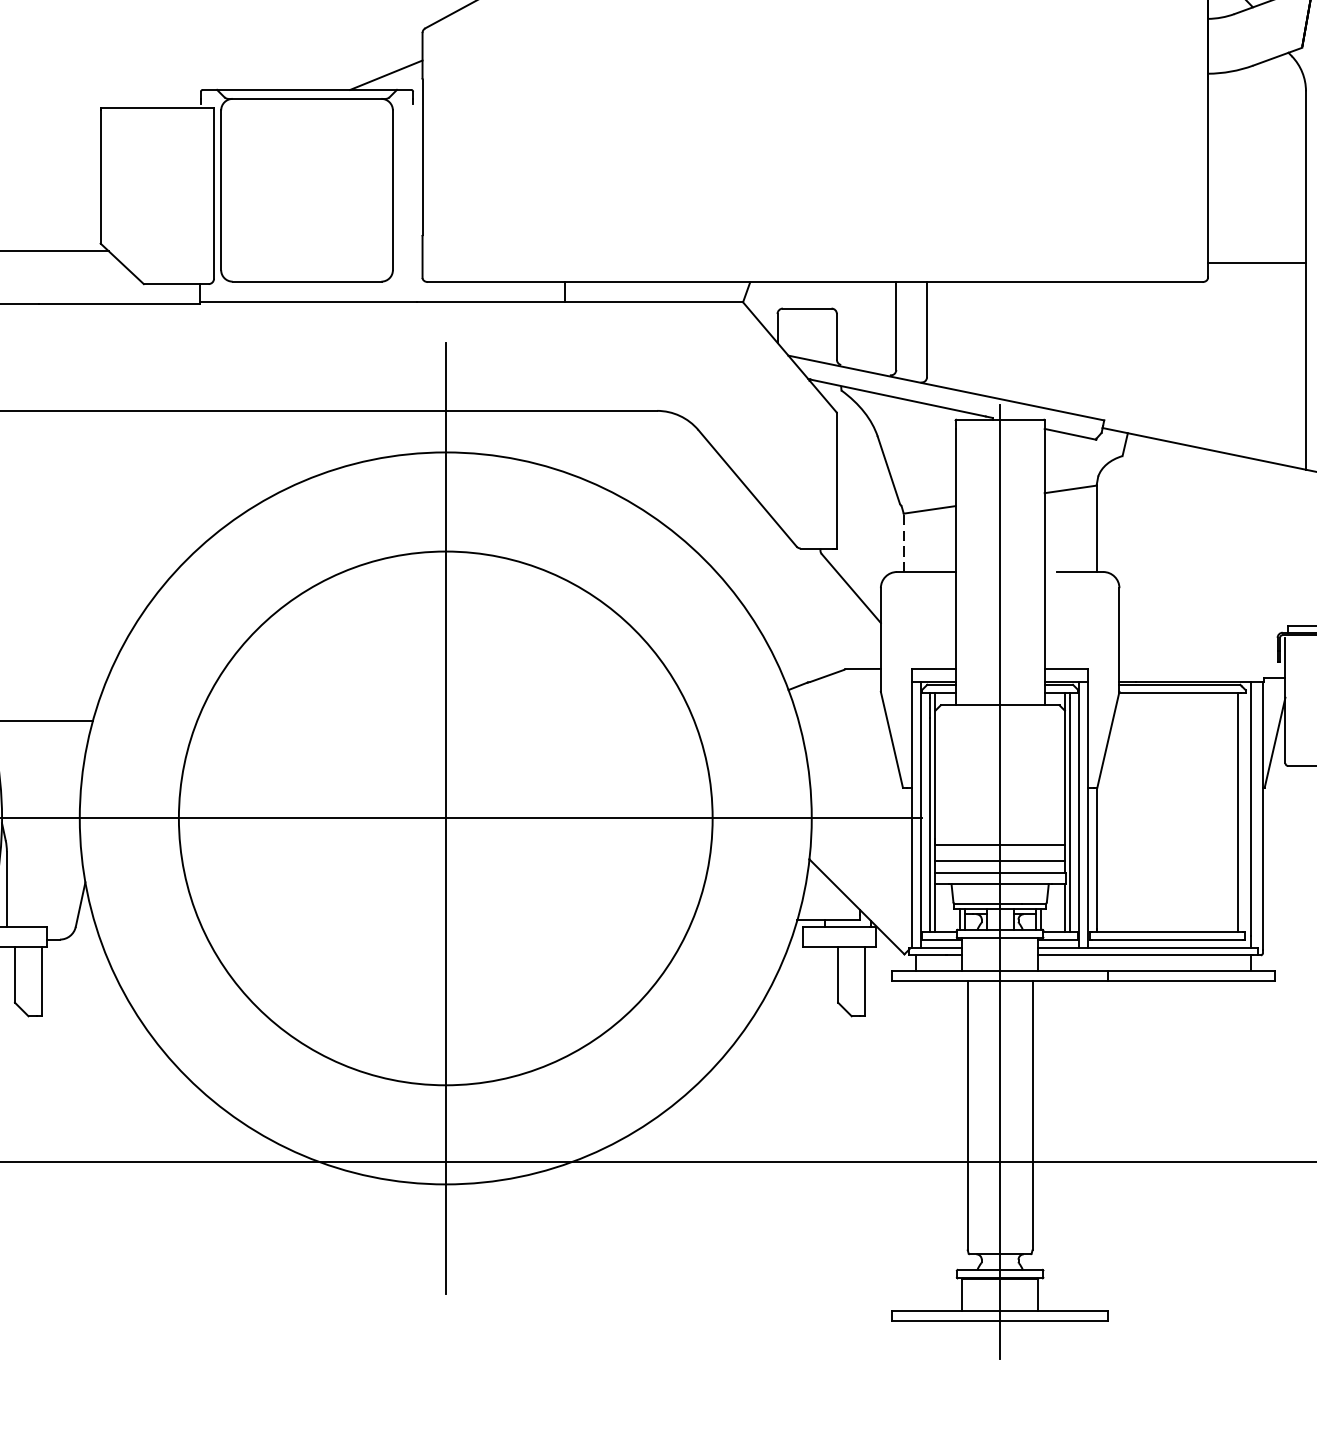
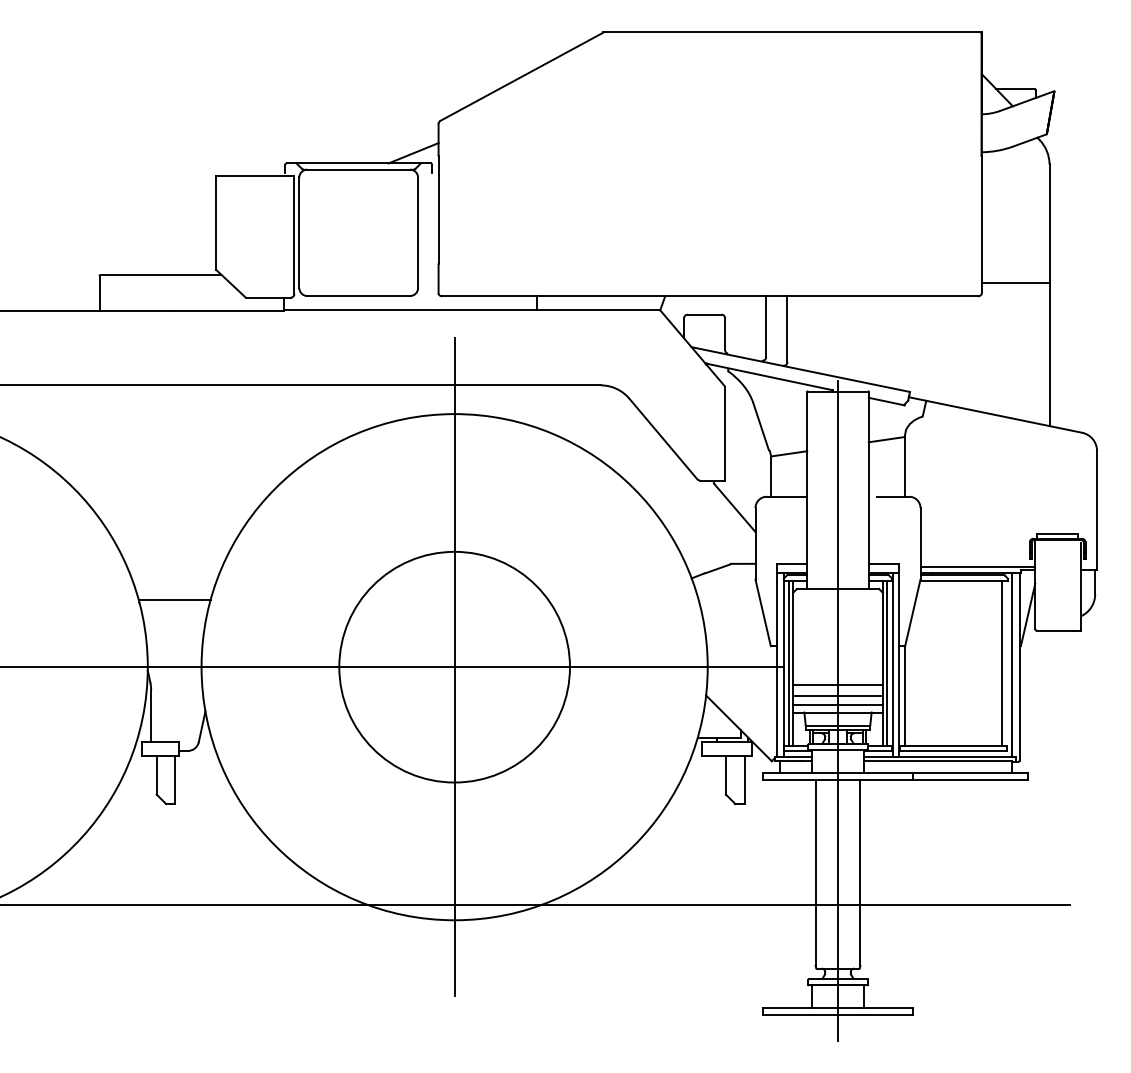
line: (903, 542) -> (771, 476), dashed -> solid
line: (1201, 672) -> (977, 566), added
circle: (445, 817) -> (454, 666), size x0.62

